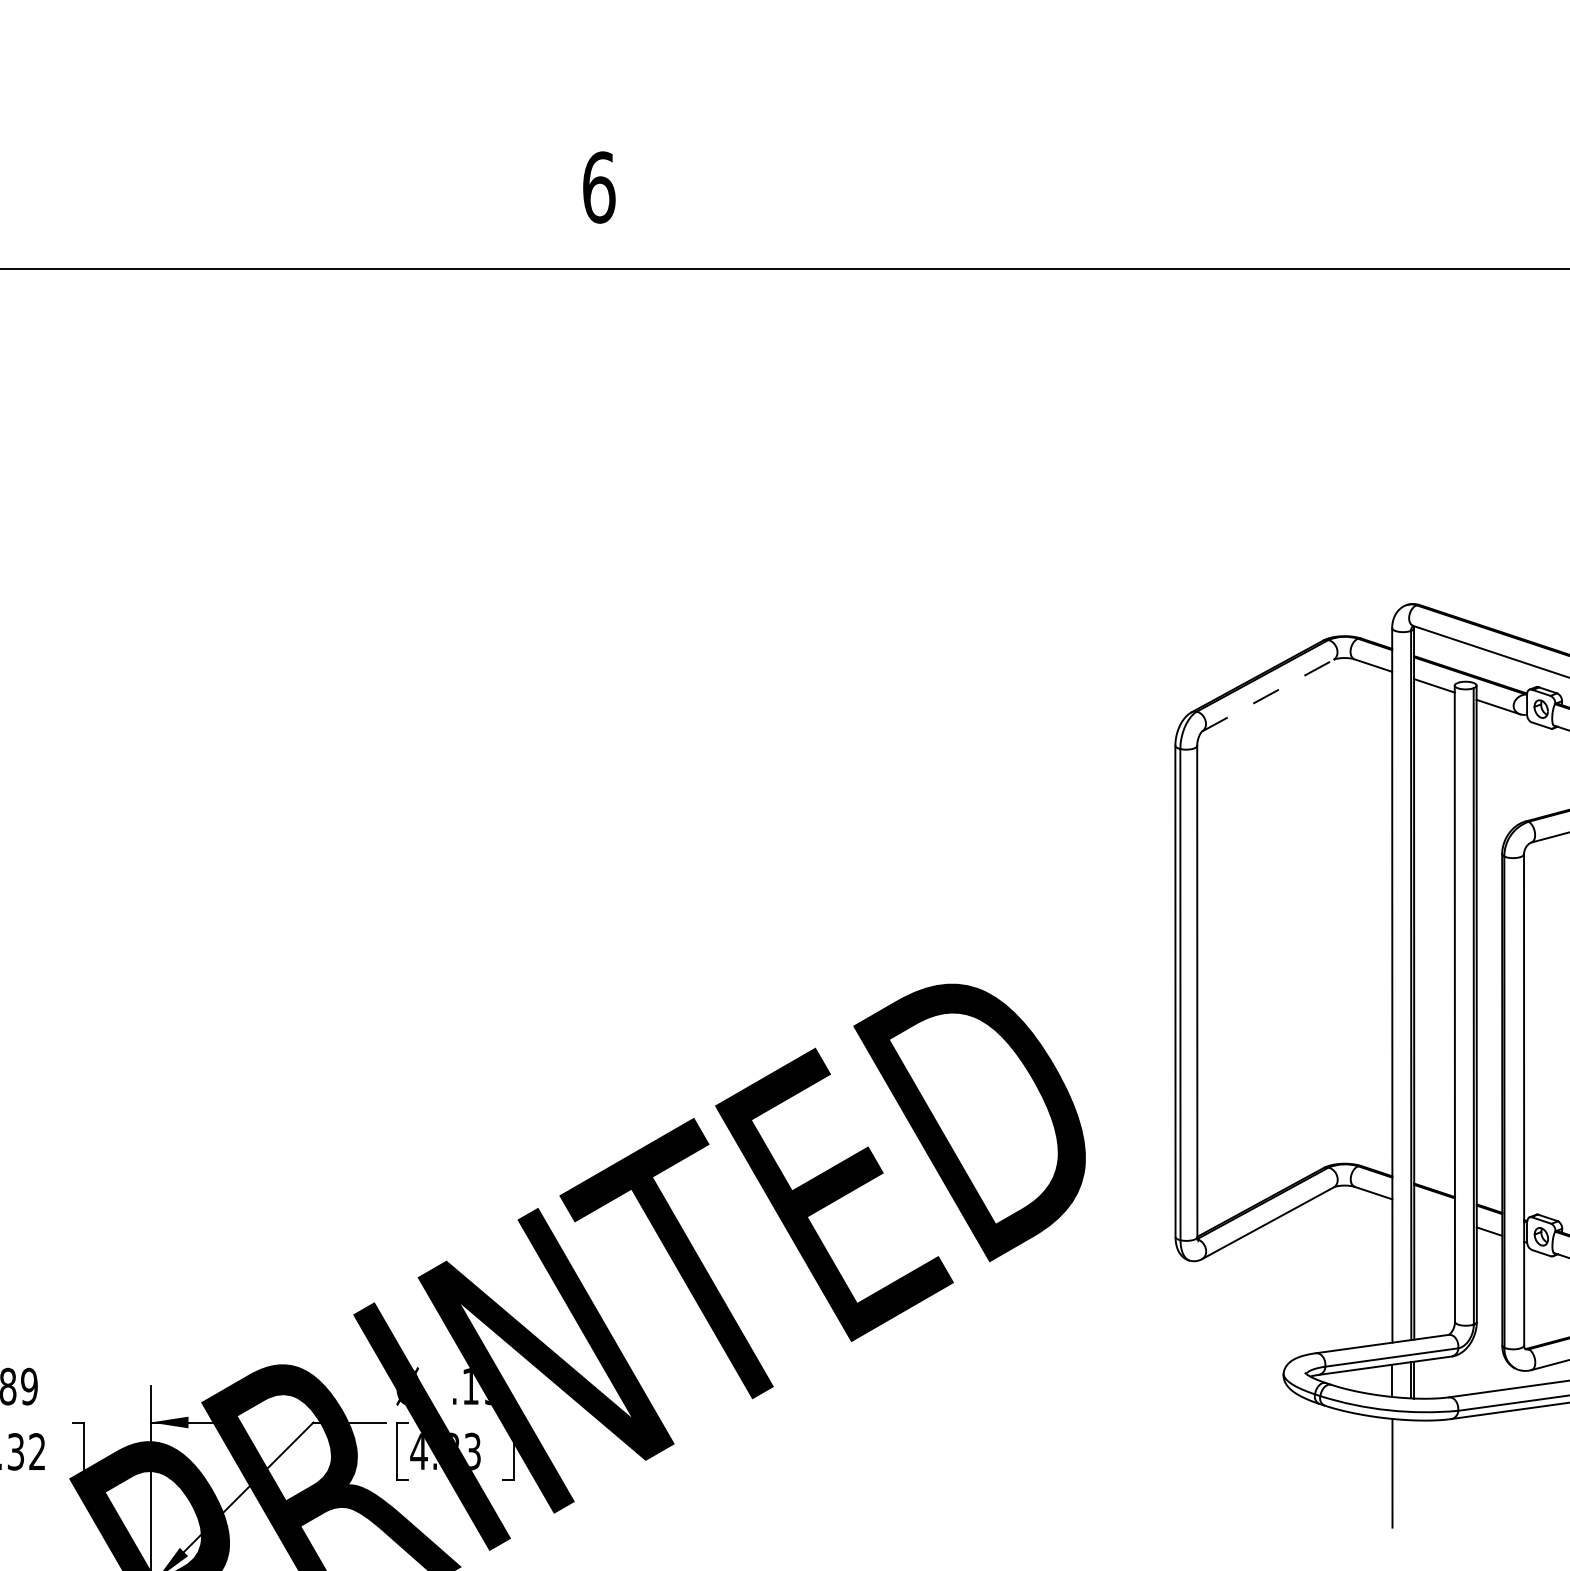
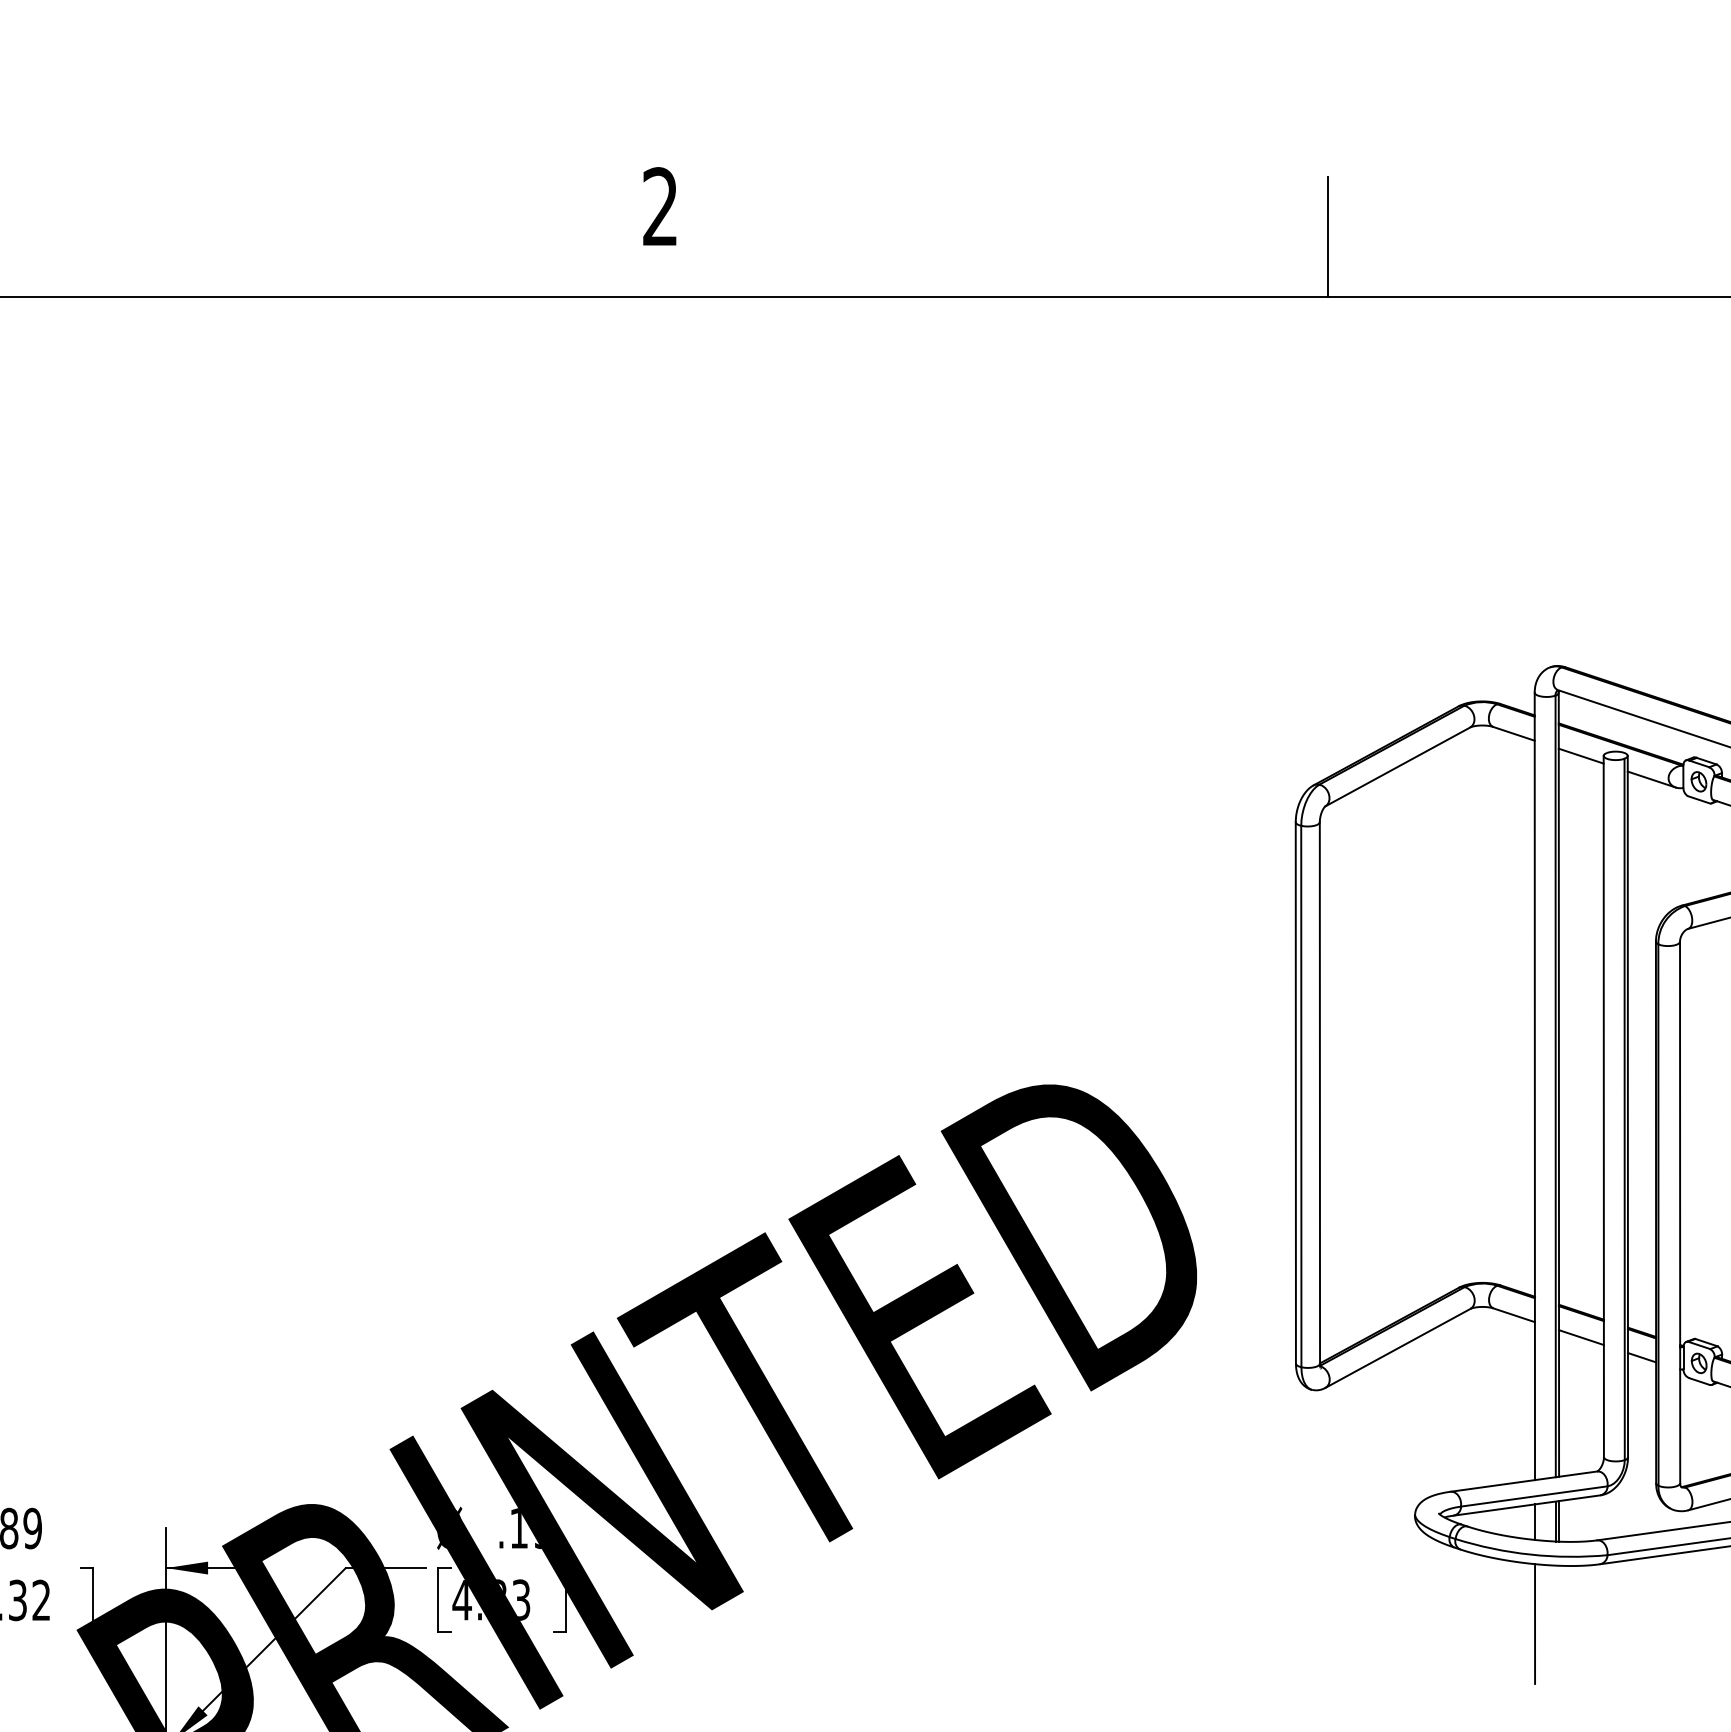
text: (599, 187) -> (660, 206), 6 -> 2
line: (1205, 214) -> (1328, 236), added
line: (1267, 695) -> (1397, 766), dashed -> solid
line: (1434, 1213) -> (1581, 1337), added

